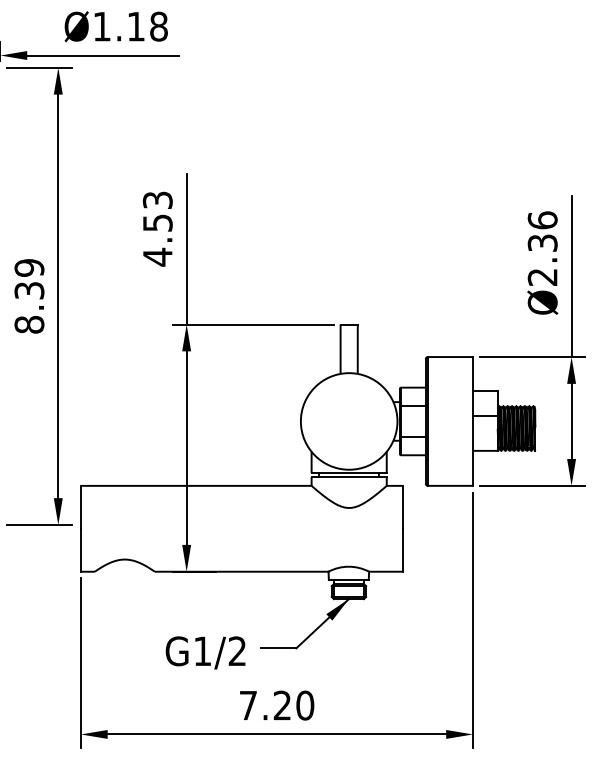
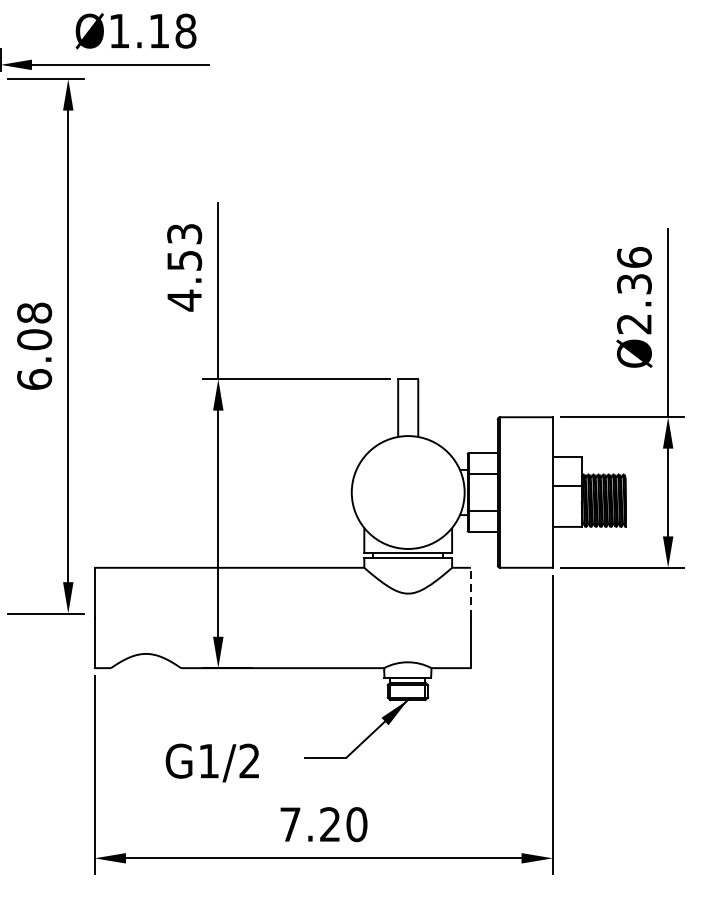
text: (29, 296) -> (34, 346), 8.39 -> 6.08
line: (402, 506) -> (470, 591), solid -> dashed
text: (205, 652) -> (212, 762), moved

